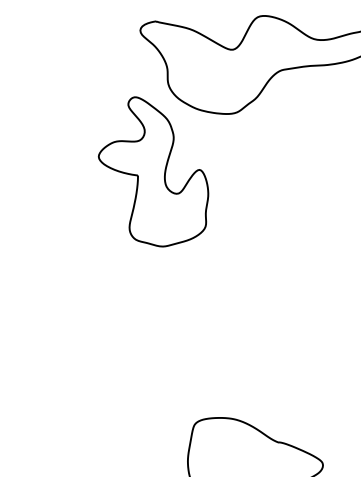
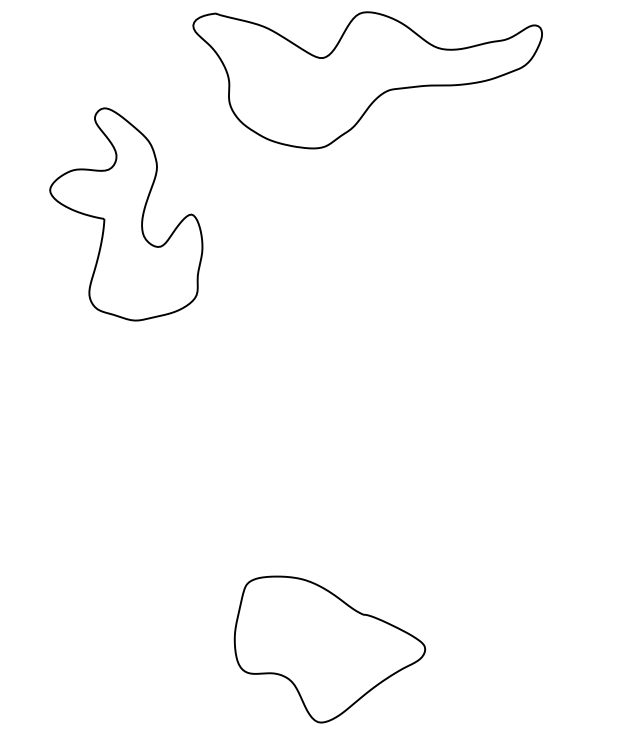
part: (153, 171) -> (126, 214), moved

